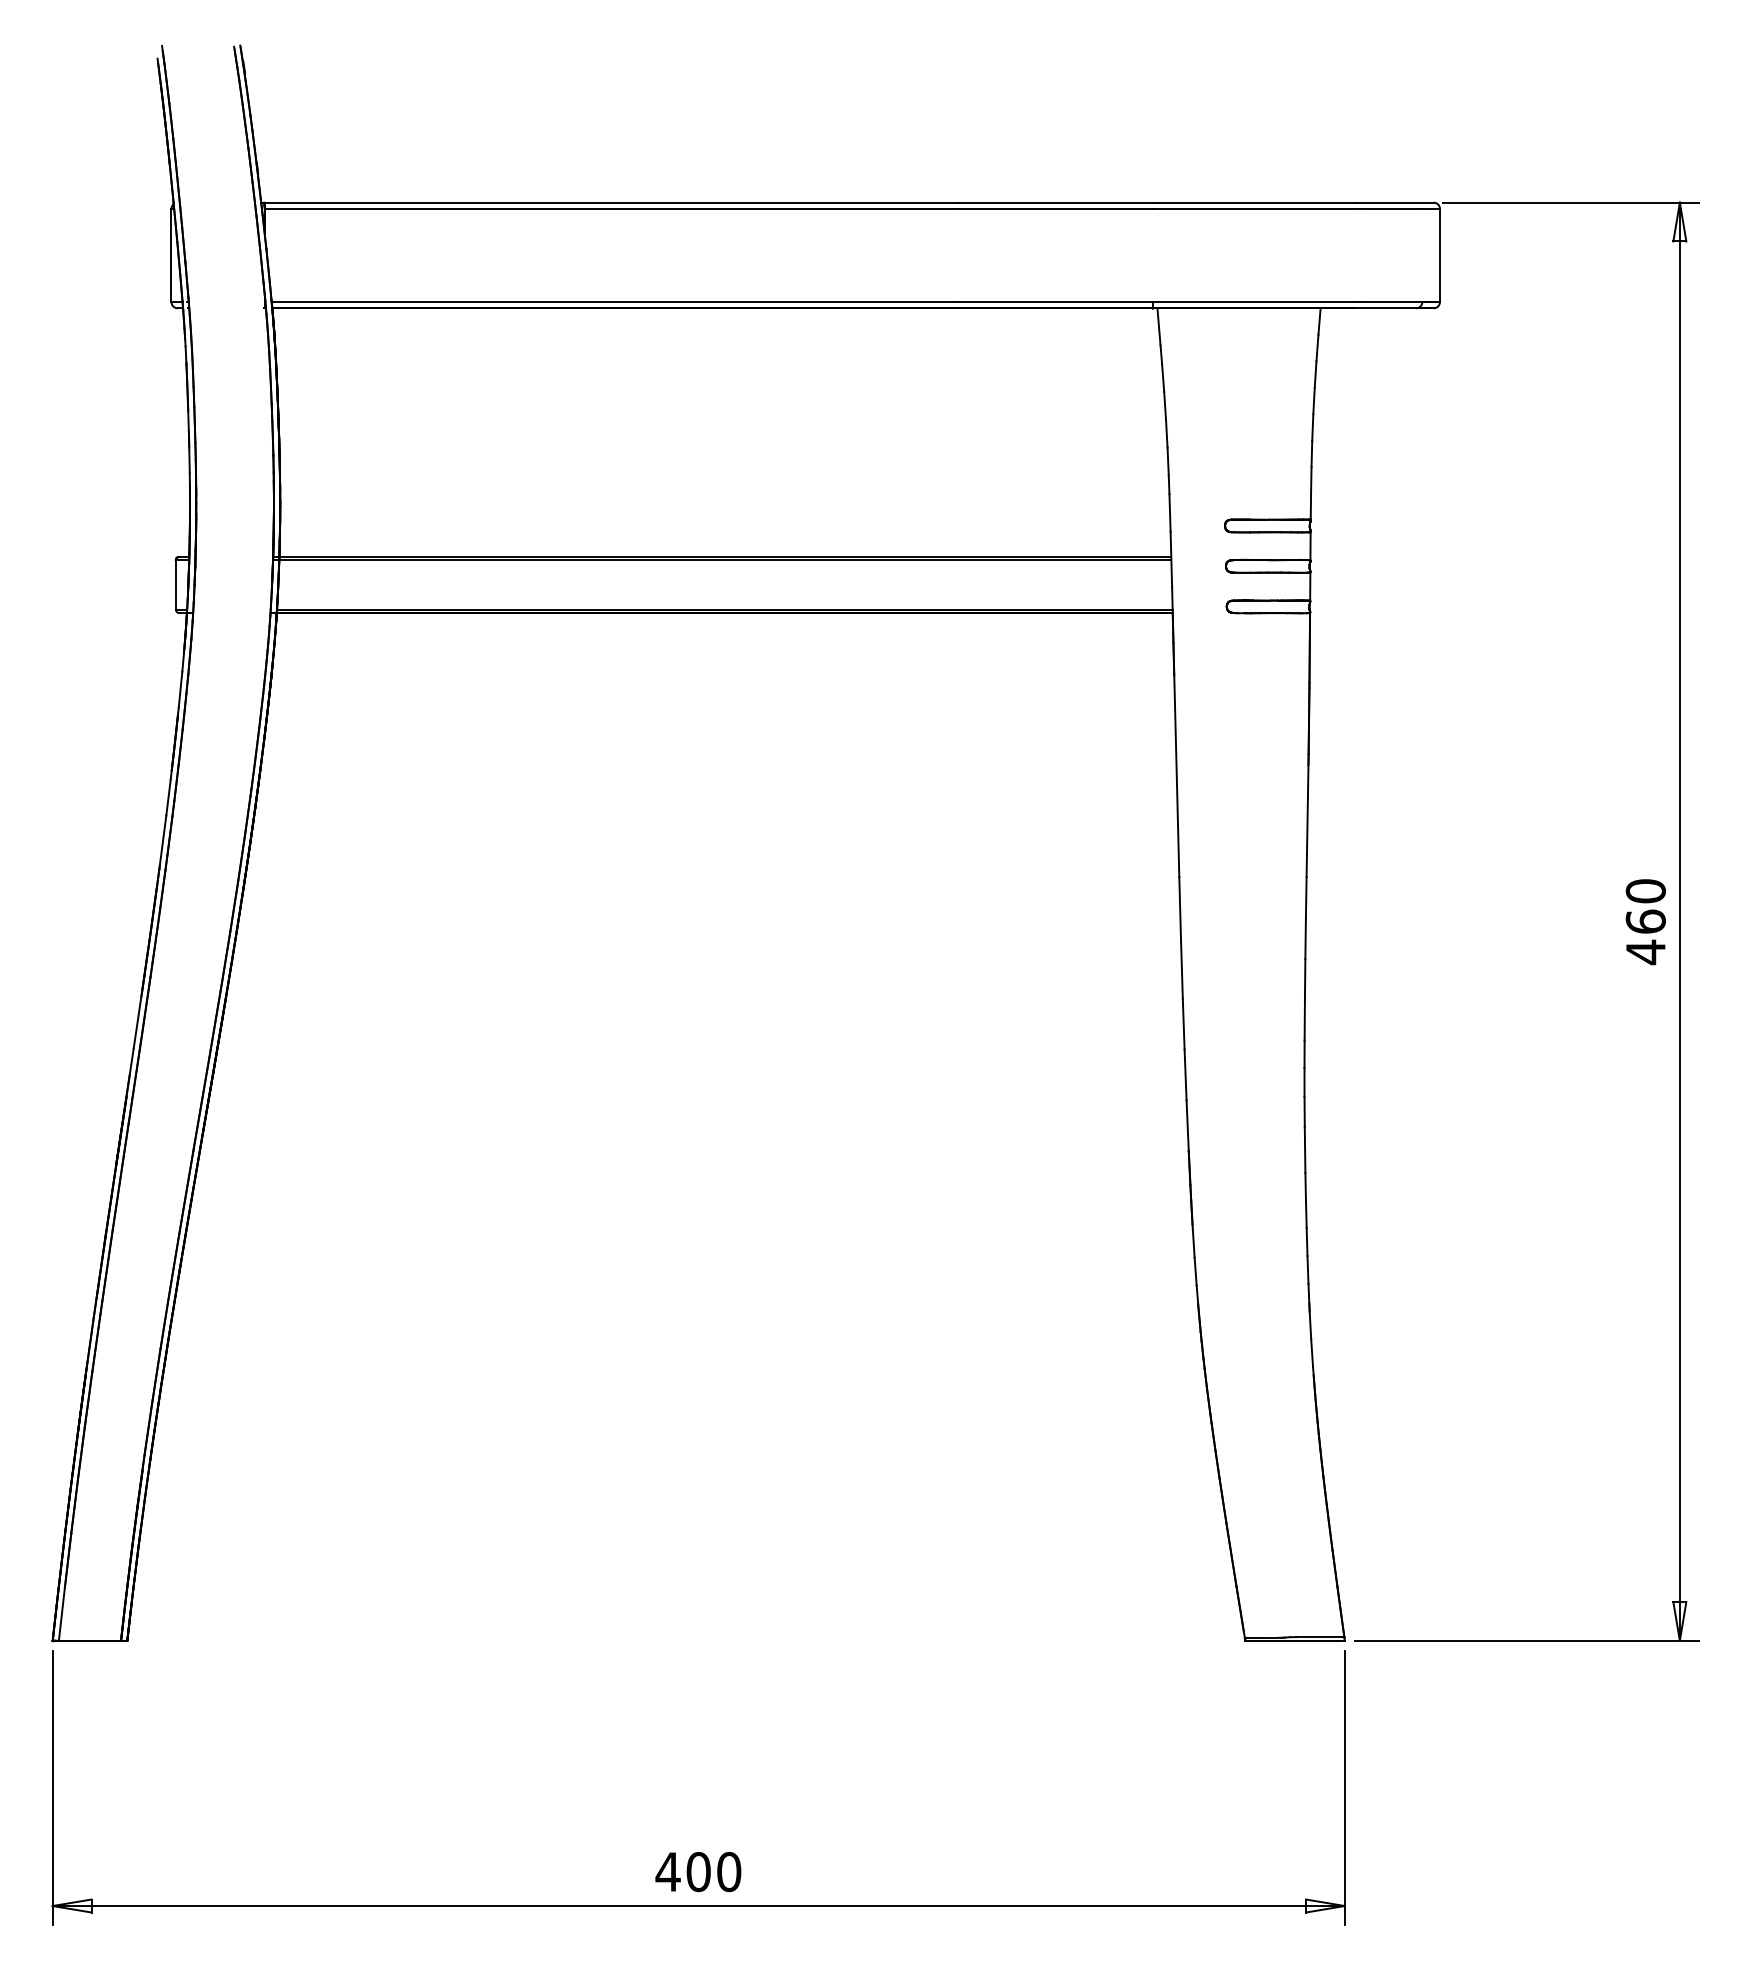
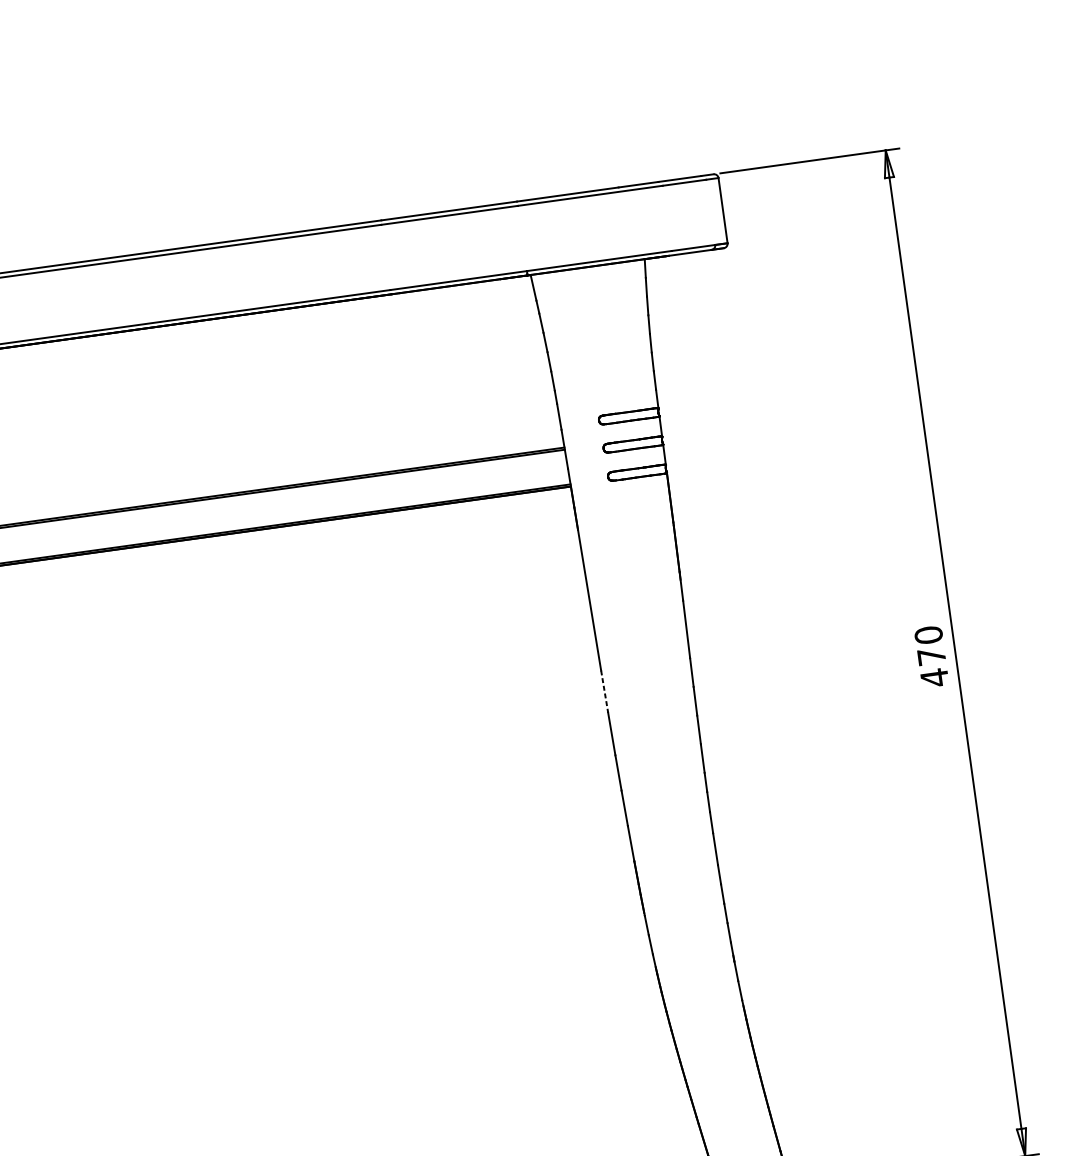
line: (1180, 907) -> (604, 691), solid -> dashed
text: (1645, 921) -> (931, 656), 460 -> 470

